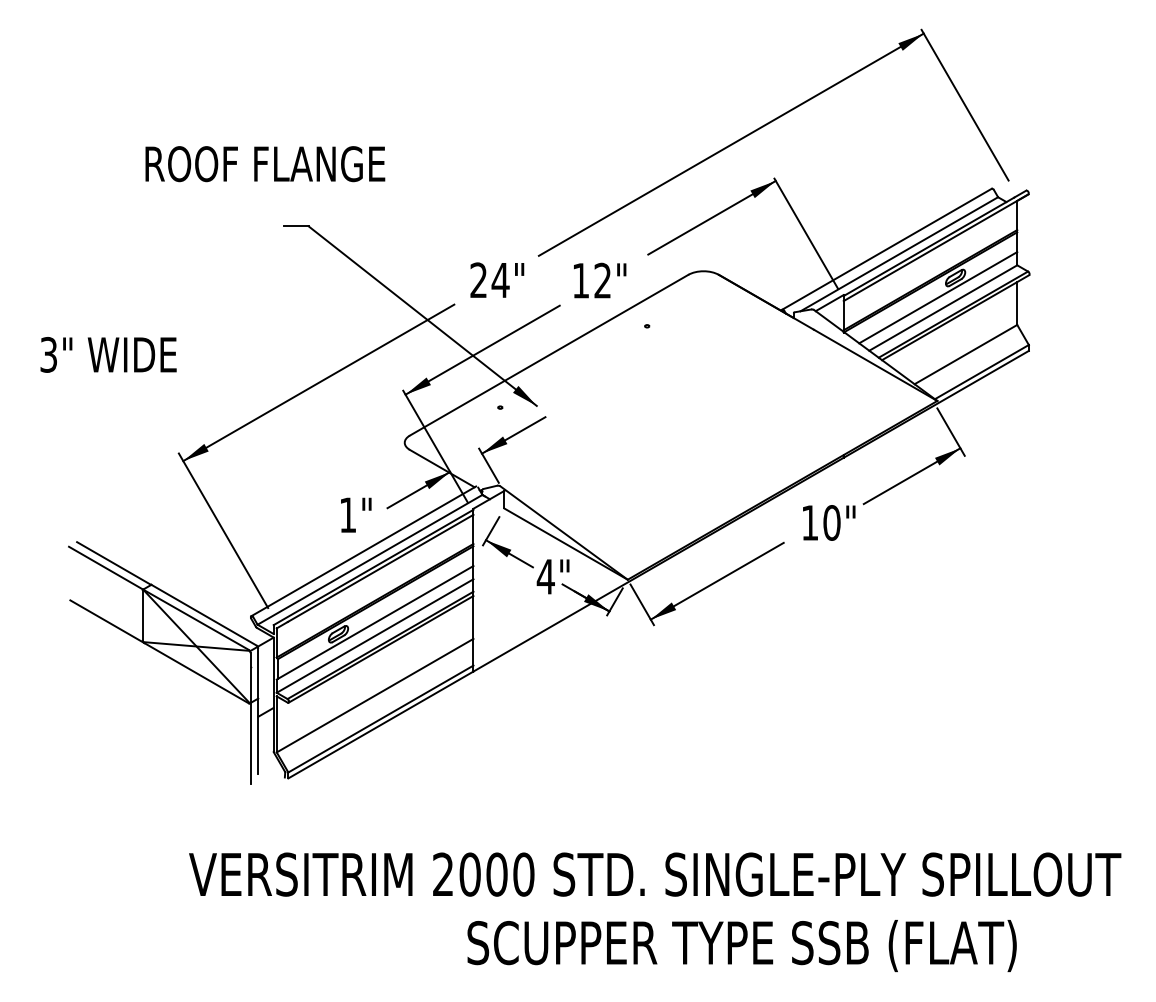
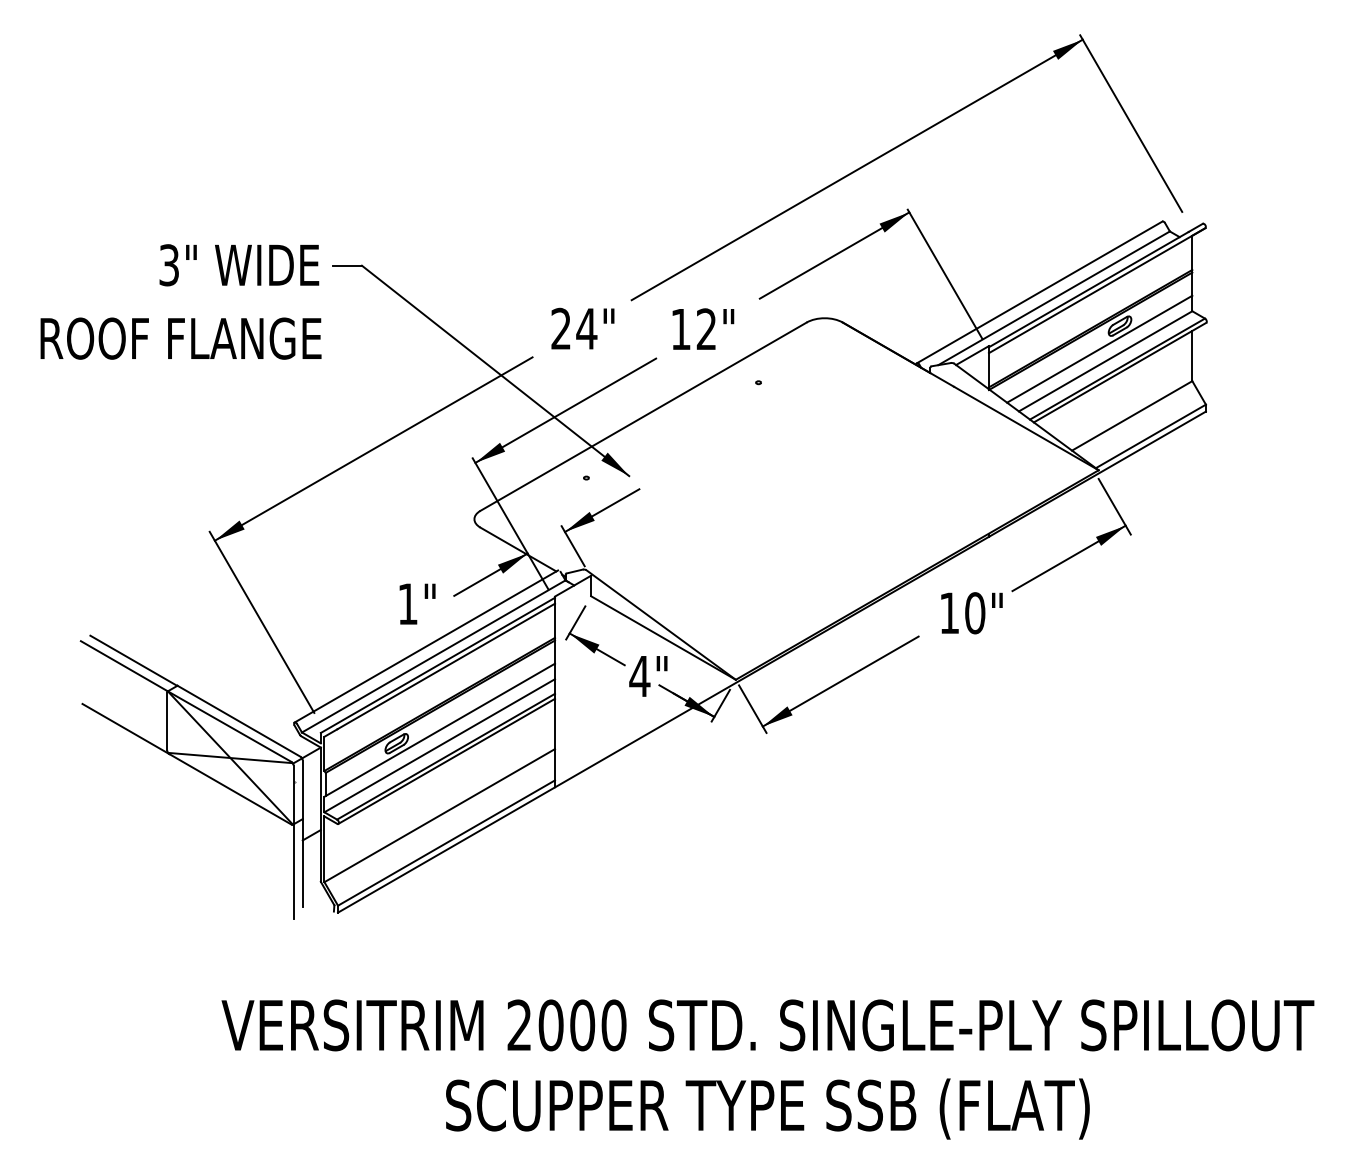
text: (264, 163) -> (180, 338), moved
text: (108, 355) -> (239, 265), moved
text: (741, 945) -> (767, 1108), moved

